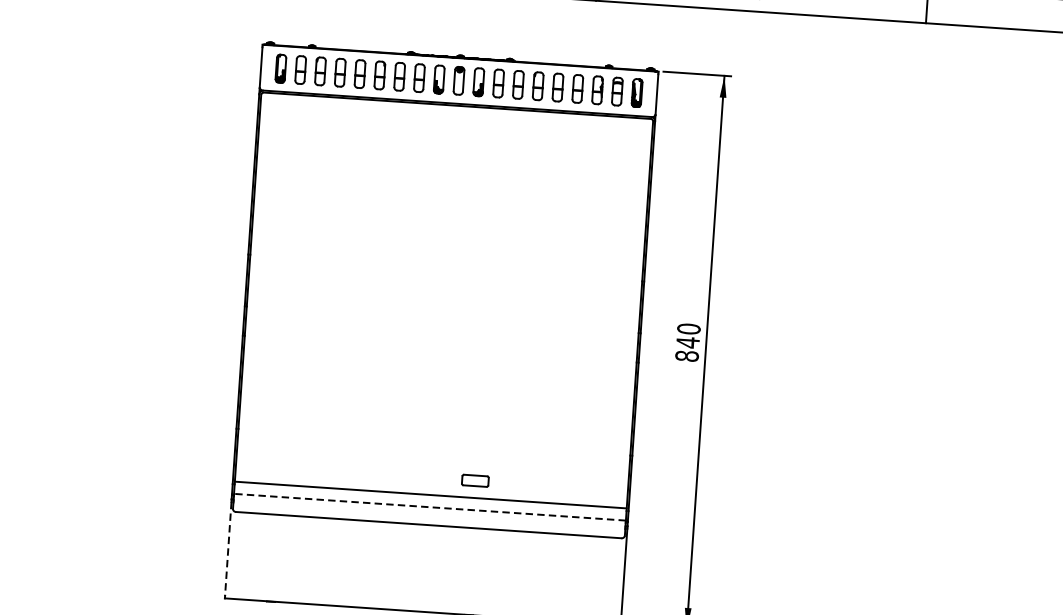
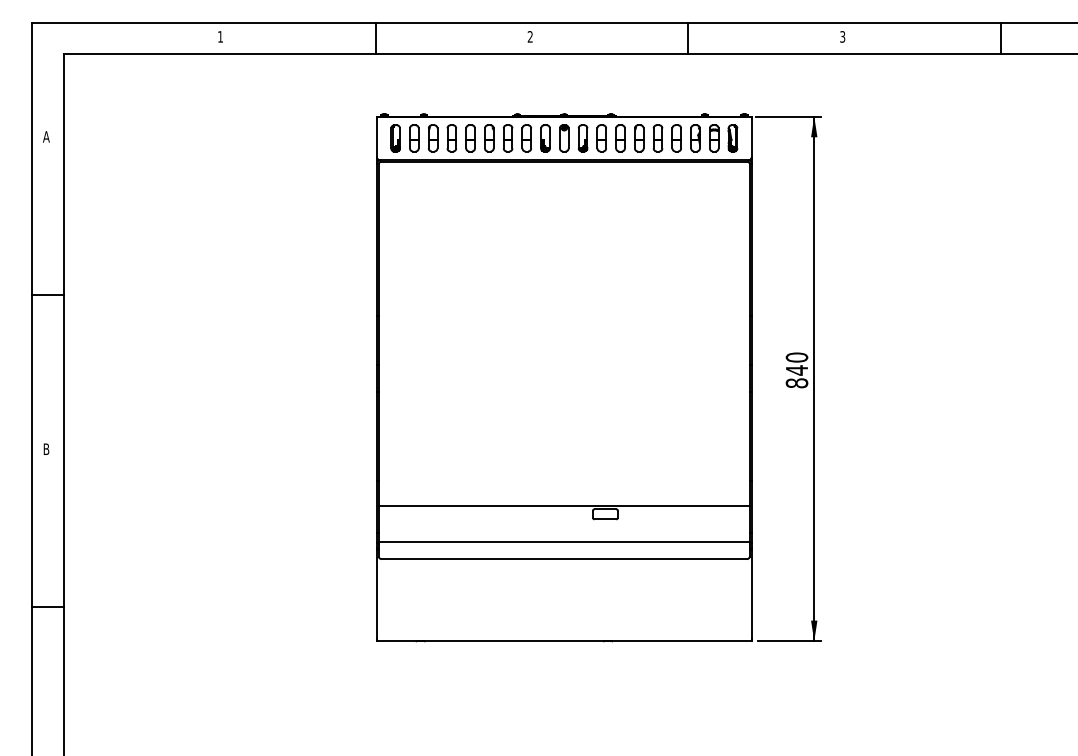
line: (429, 494) -> (563, 505), moved
line: (430, 507) -> (564, 542), dashed -> solid
line: (227, 548) -> (376, 594), dashed -> solid

